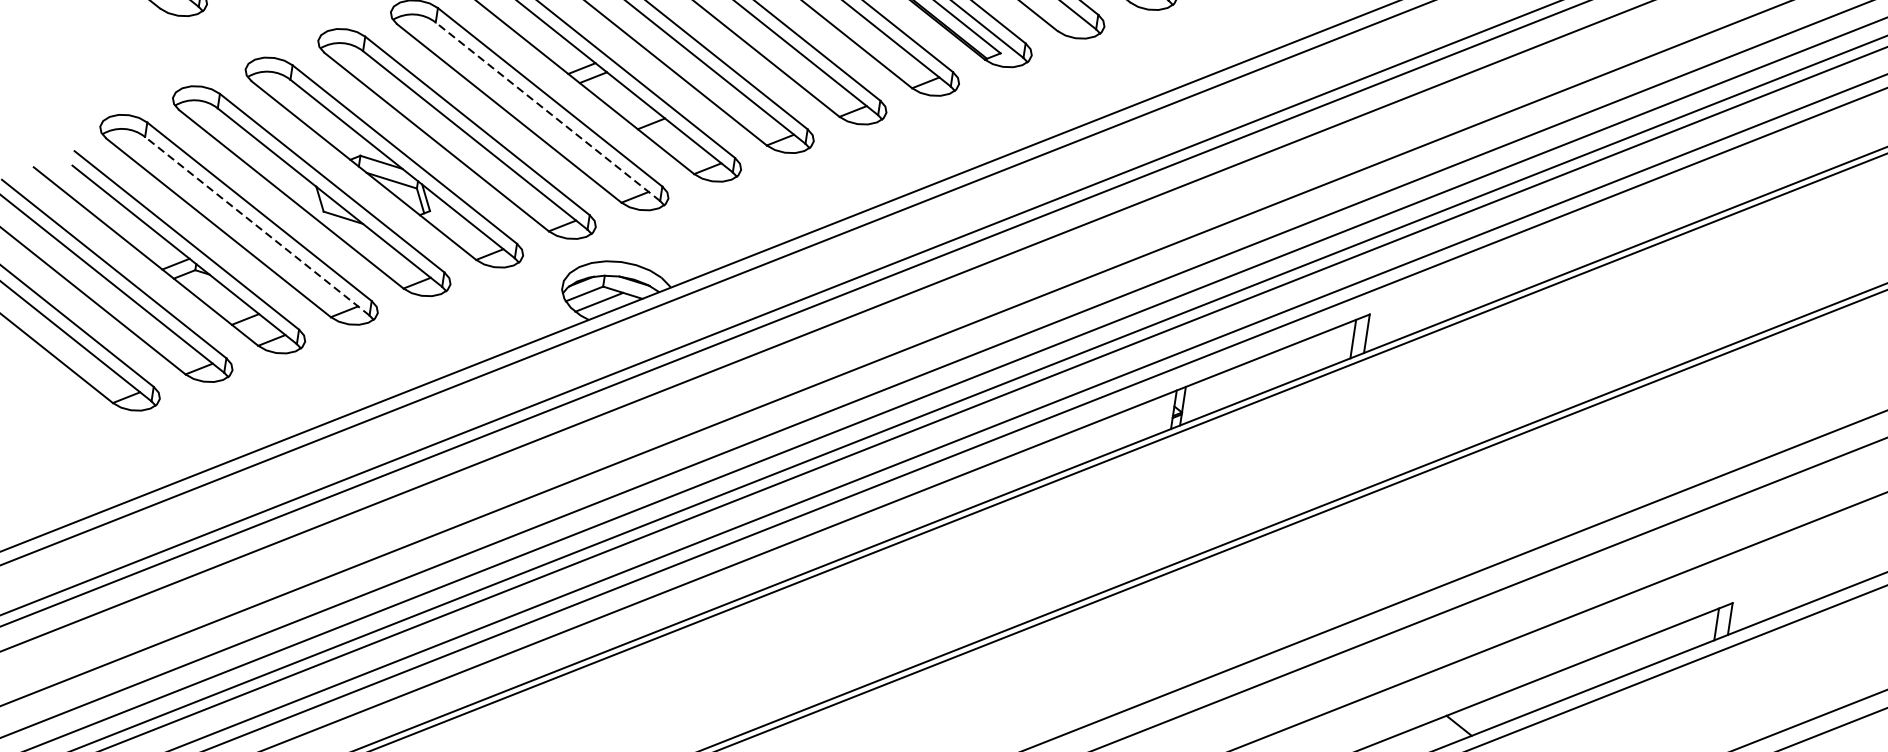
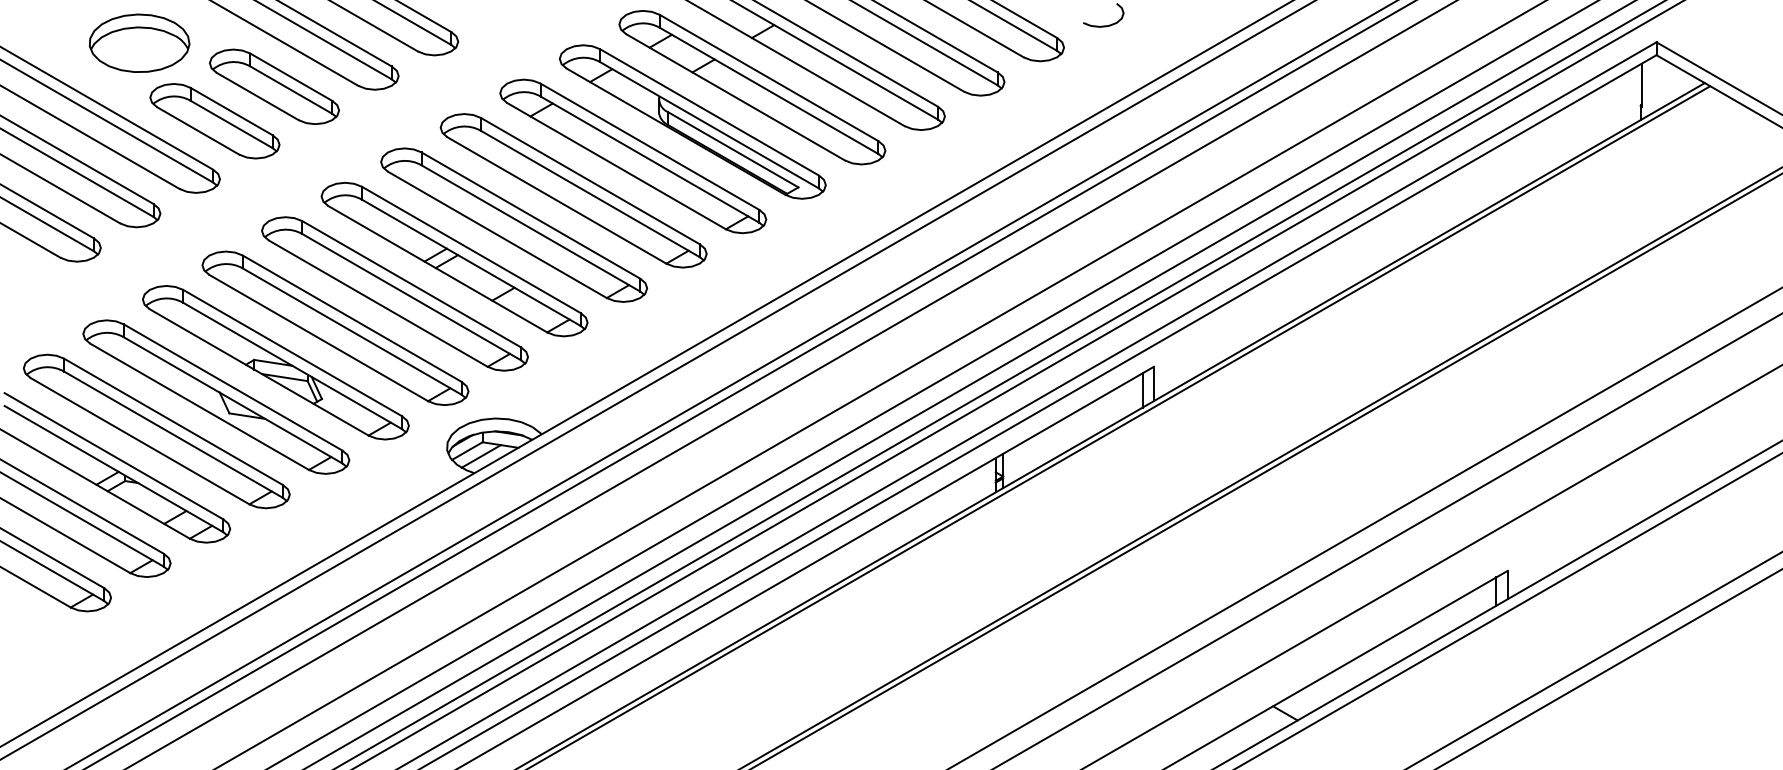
line: (547, 110) -> (411, 296), dashed -> solid
line: (257, 225) -> (173, 434), dashed -> solid

